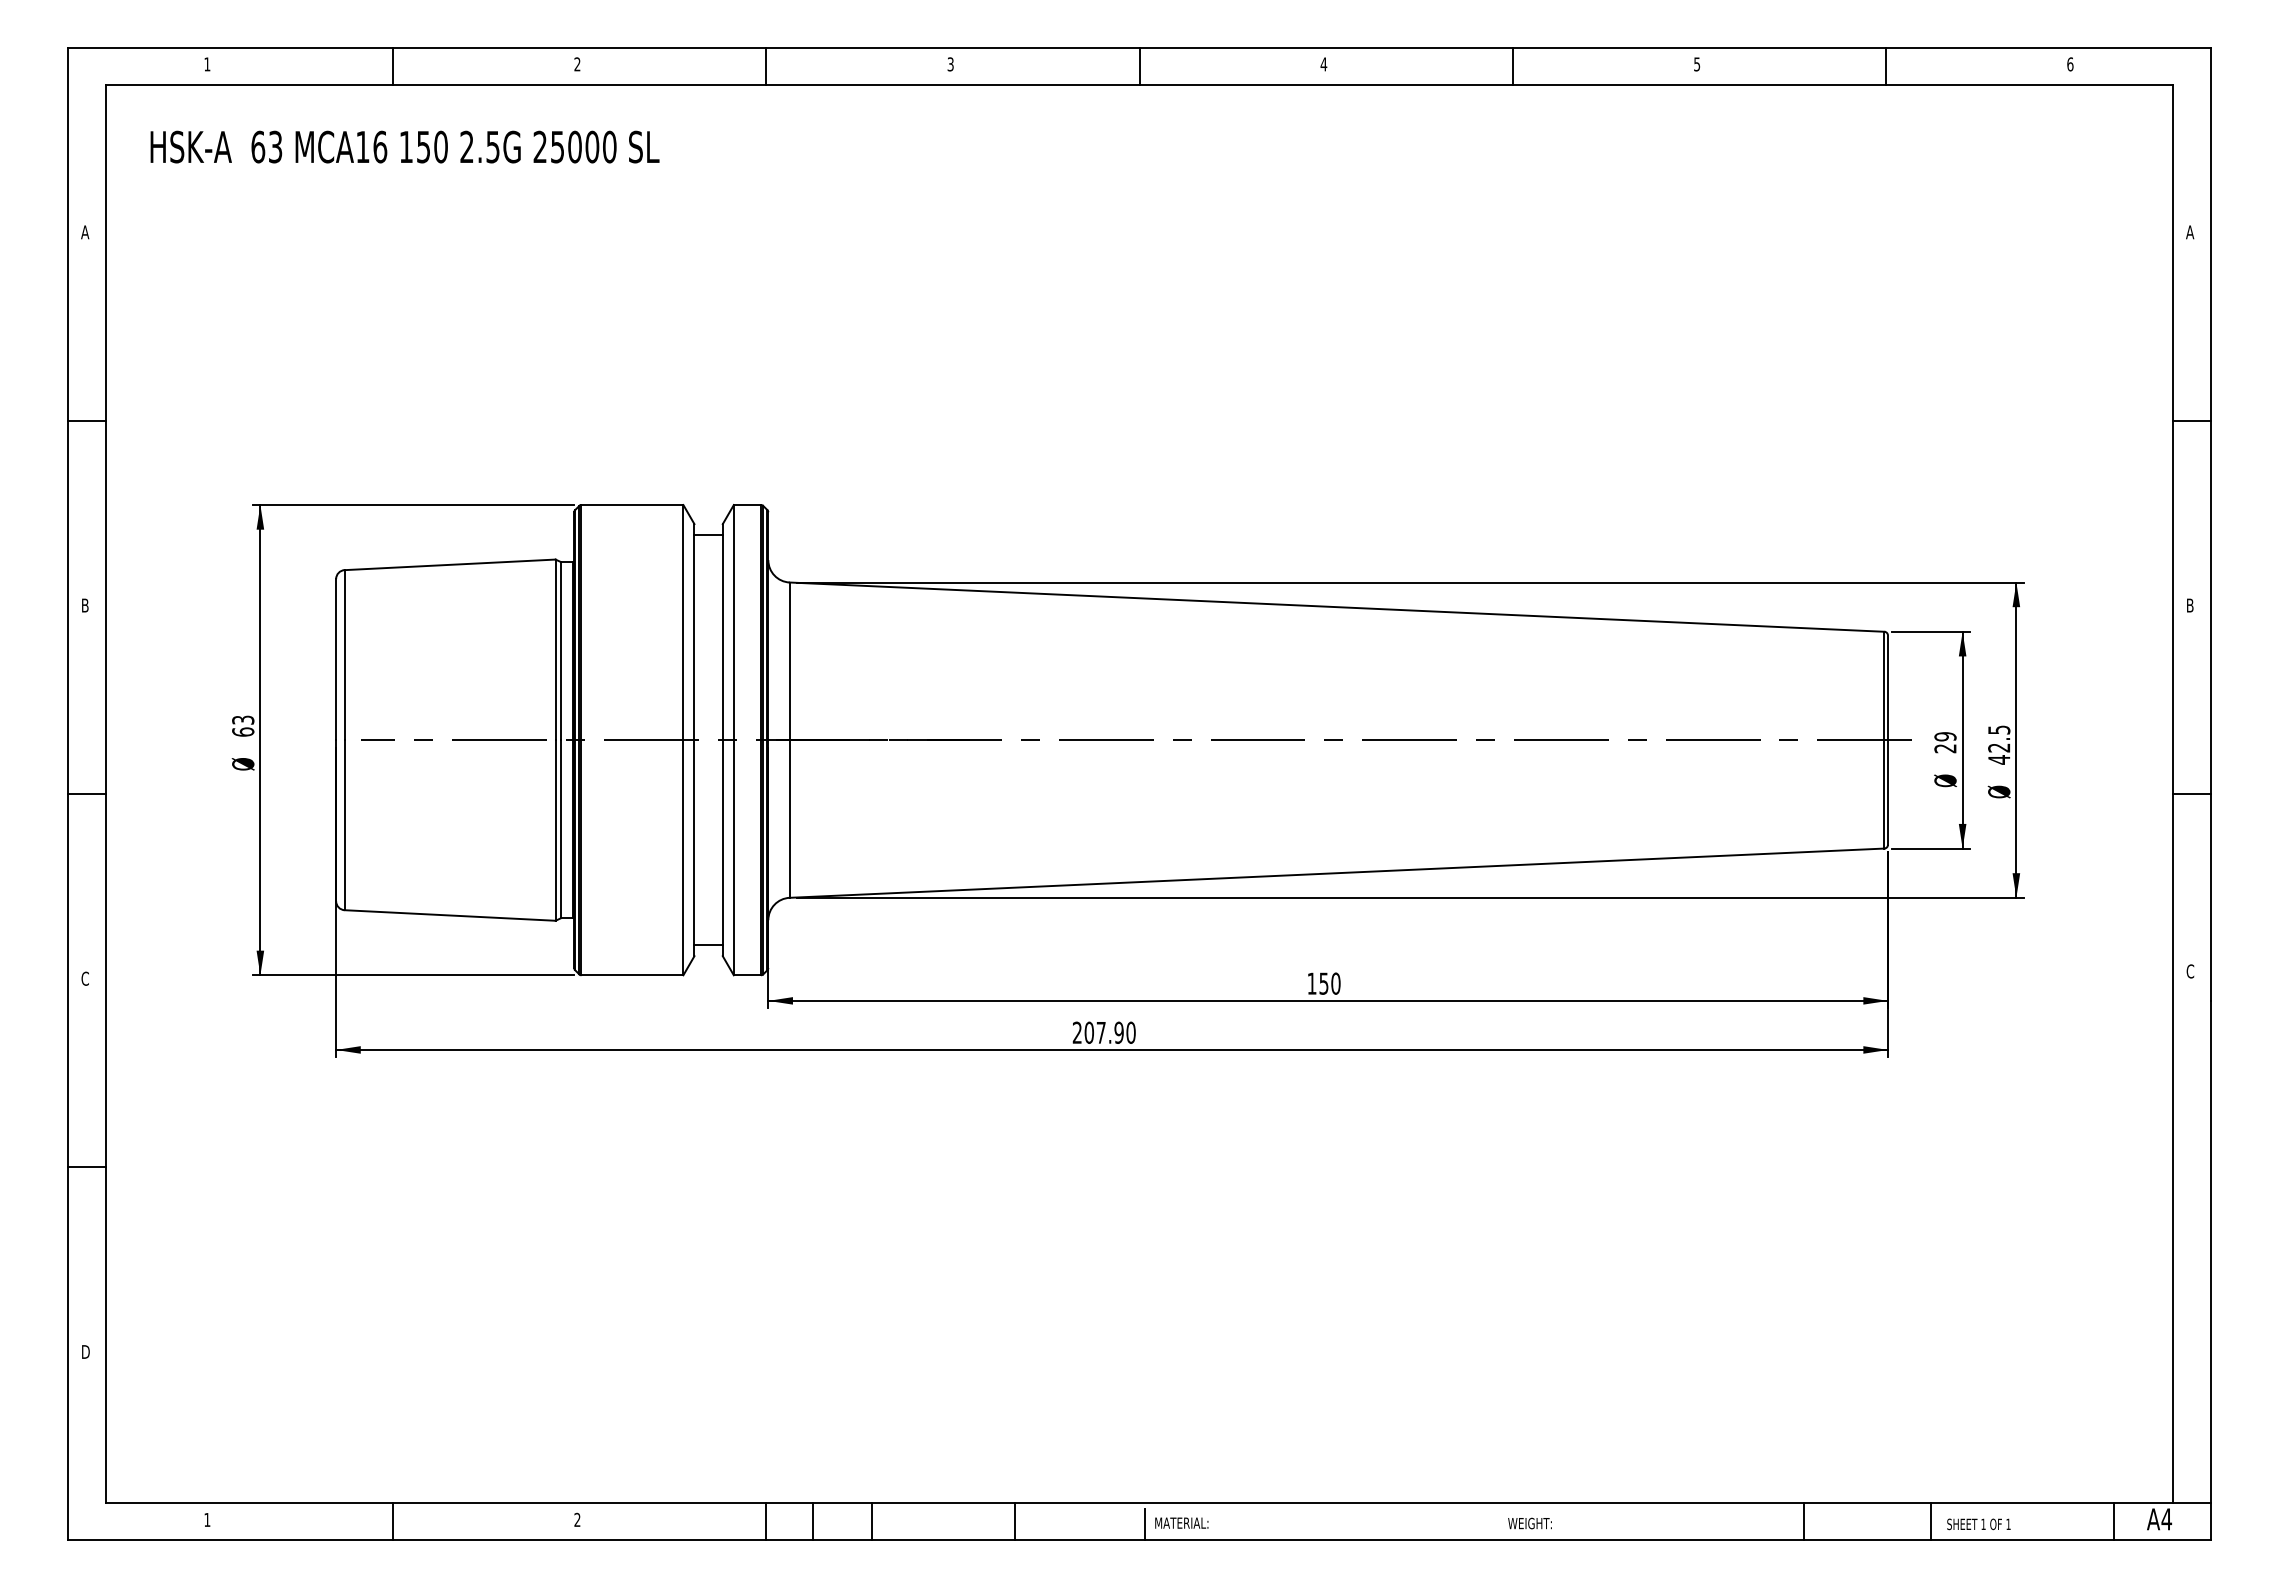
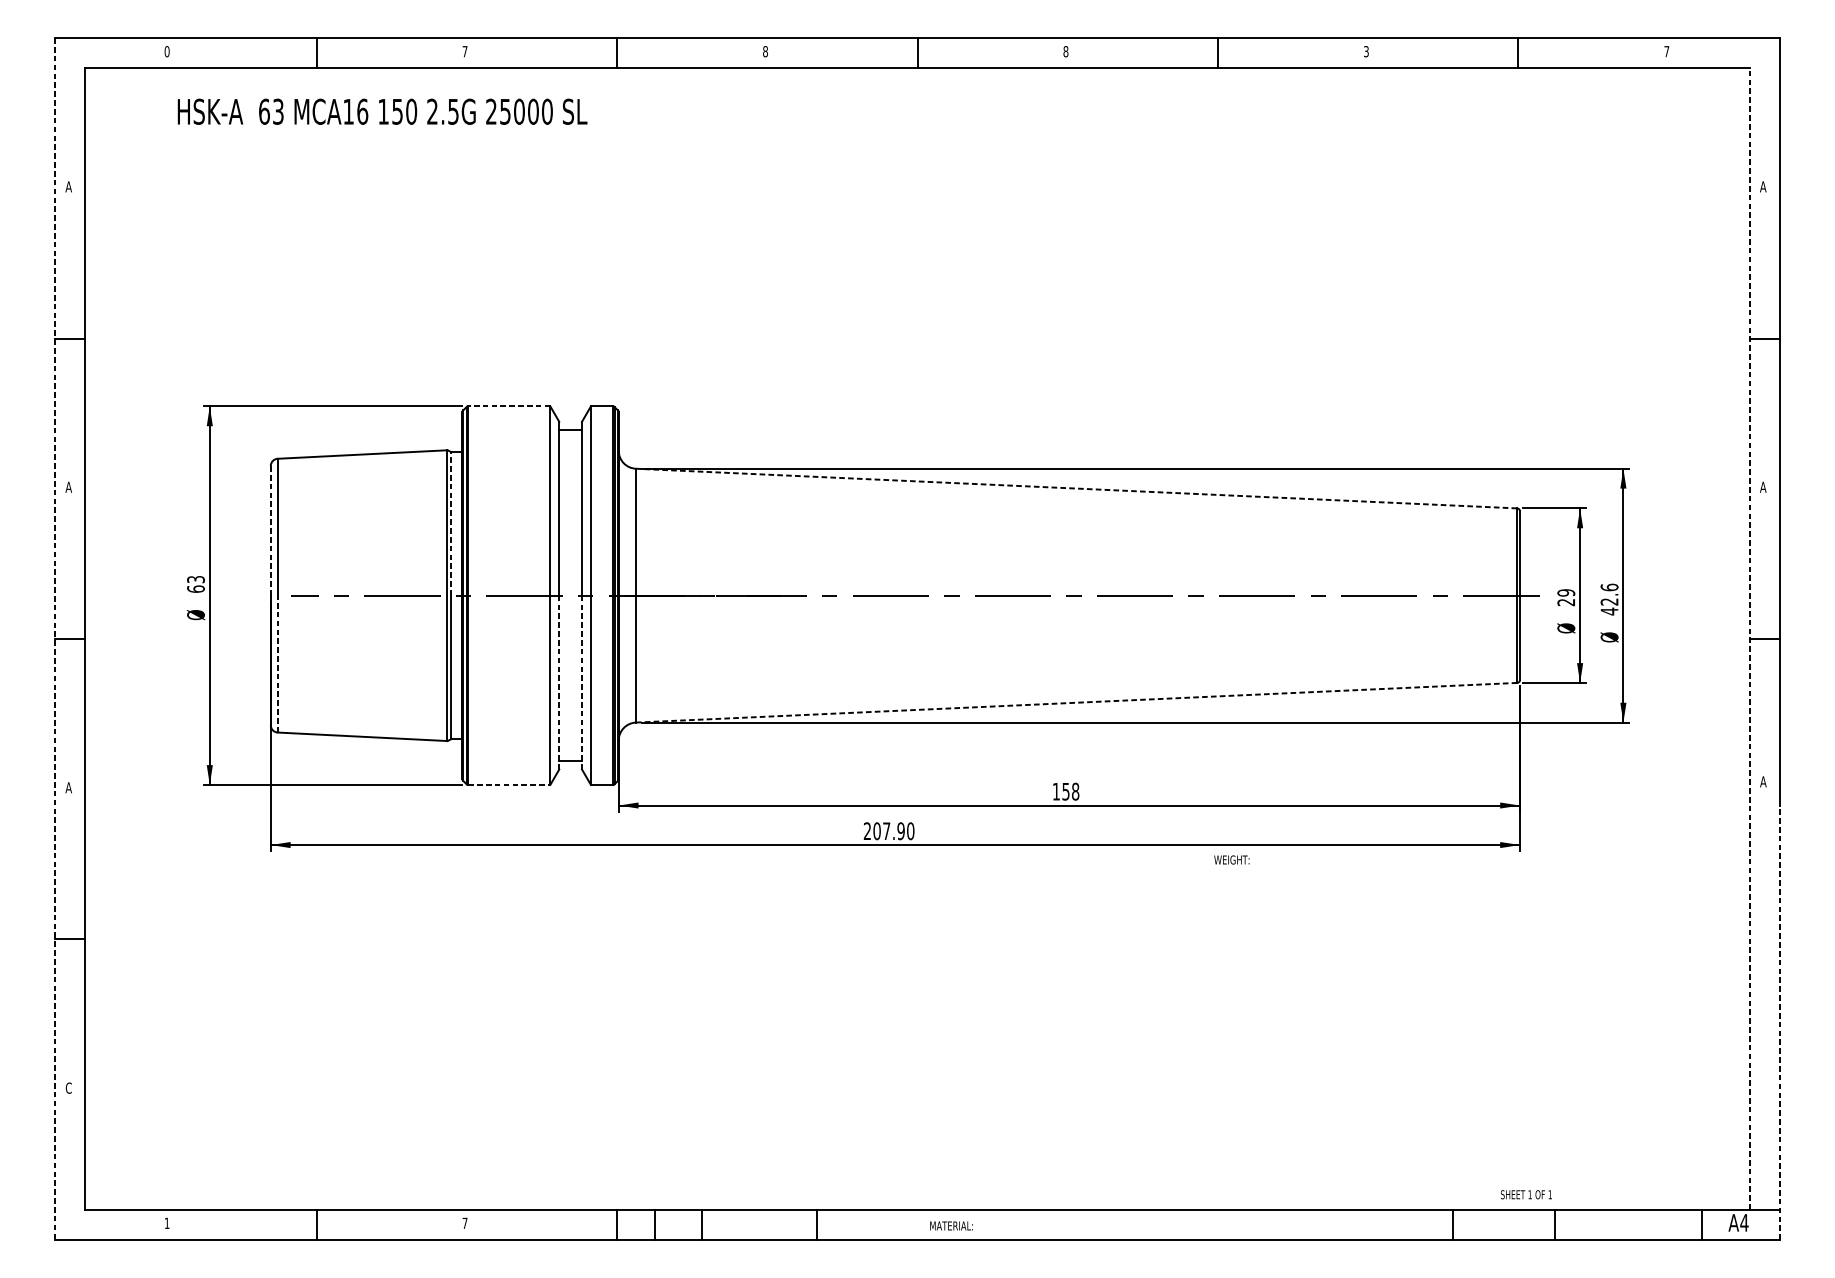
text: (1697, 63) -> (1366, 50), 5 -> 3
text: (207, 64) -> (167, 51), 1 -> 0
text: (577, 64) -> (465, 51), 2 -> 7
text: (950, 64) -> (765, 51), 3 -> 8
text: (1323, 64) -> (1065, 51), 4 -> 8
text: (2070, 64) -> (1666, 51), 6 -> 7
text: (404, 146) -> (382, 111), moved
line: (632, 505) -> (509, 406), solid -> dashed
text: (85, 605) -> (69, 487), B -> A
text: (2190, 605) -> (1763, 487), B -> A
line: (1337, 607) -> (1076, 488), solid -> dashed
line: (560, 650) -> (451, 523), solid -> dashed
line: (336, 659) -> (271, 530), solid -> dashed
text: (1999, 729) -> (1609, 587), 42.5 -> 42.6
line: (2173, 793) -> (1749, 638), solid -> dashed
line: (68, 794) -> (55, 639), solid -> dashed
line: (344, 824) -> (277, 663), solid -> dashed
line: (694, 847) -> (559, 682), solid -> dashed
line: (722, 847) -> (581, 682), solid -> dashed
line: (1337, 873) -> (1076, 702), solid -> dashed
text: (2190, 971) -> (1763, 781), C -> A
line: (632, 975) -> (509, 785), solid -> dashed
text: (85, 978) -> (69, 787), C -> A
text: (1335, 983) -> (1075, 791), 150 -> 158
line: (2210, 1270) -> (1779, 1022), solid -> dashed
text: (85, 1351) -> (69, 1087), D -> C
text: (577, 1519) -> (465, 1223), 2 -> 7
text: (1529, 1523) -> (1231, 859), moved
line: (1144, 1524) -> (921, 1227), removed
text: (1978, 1524) -> (1526, 1194), moved

